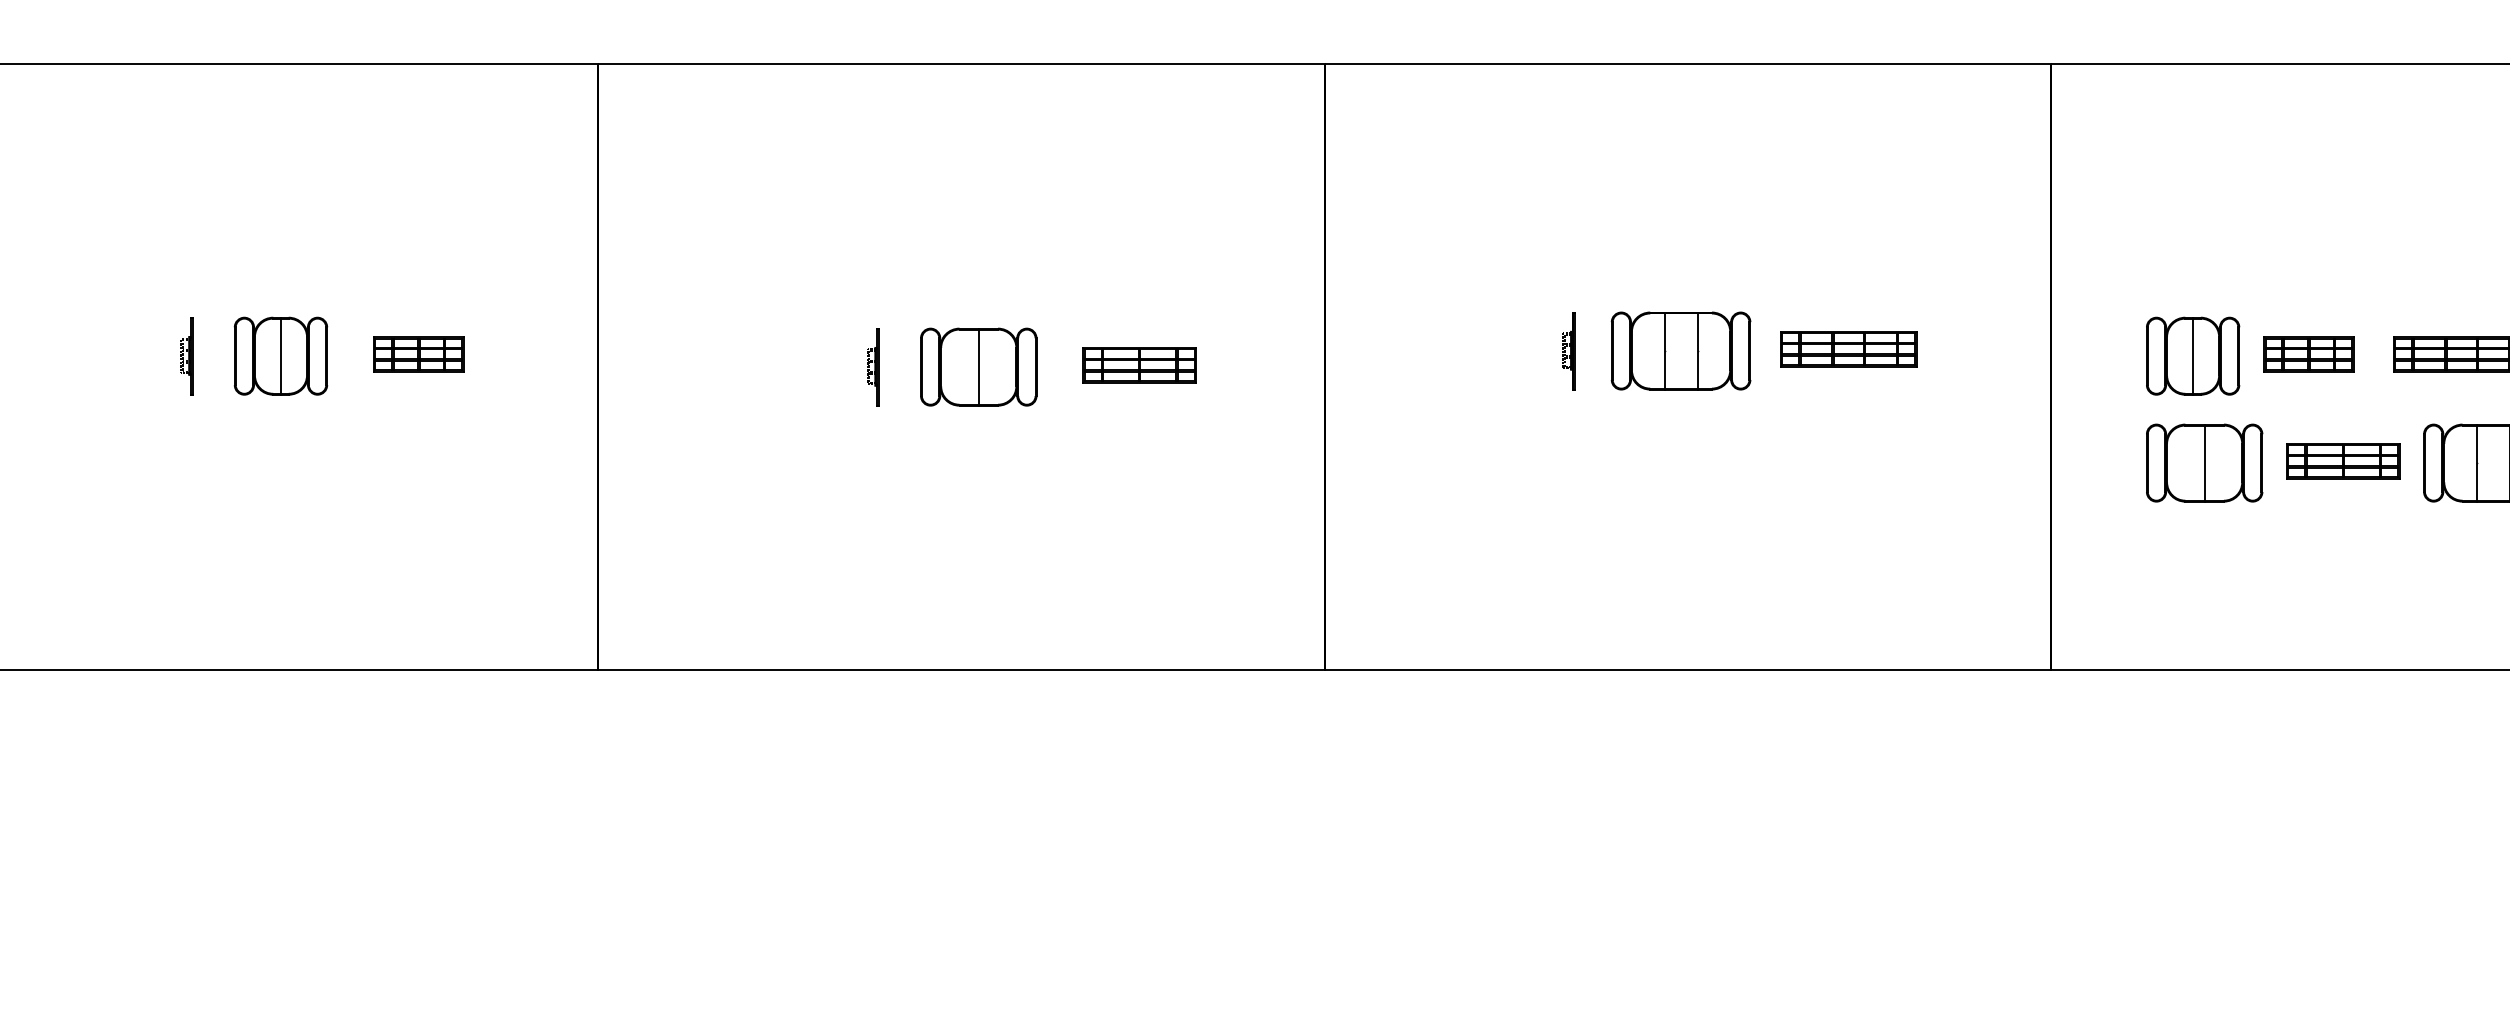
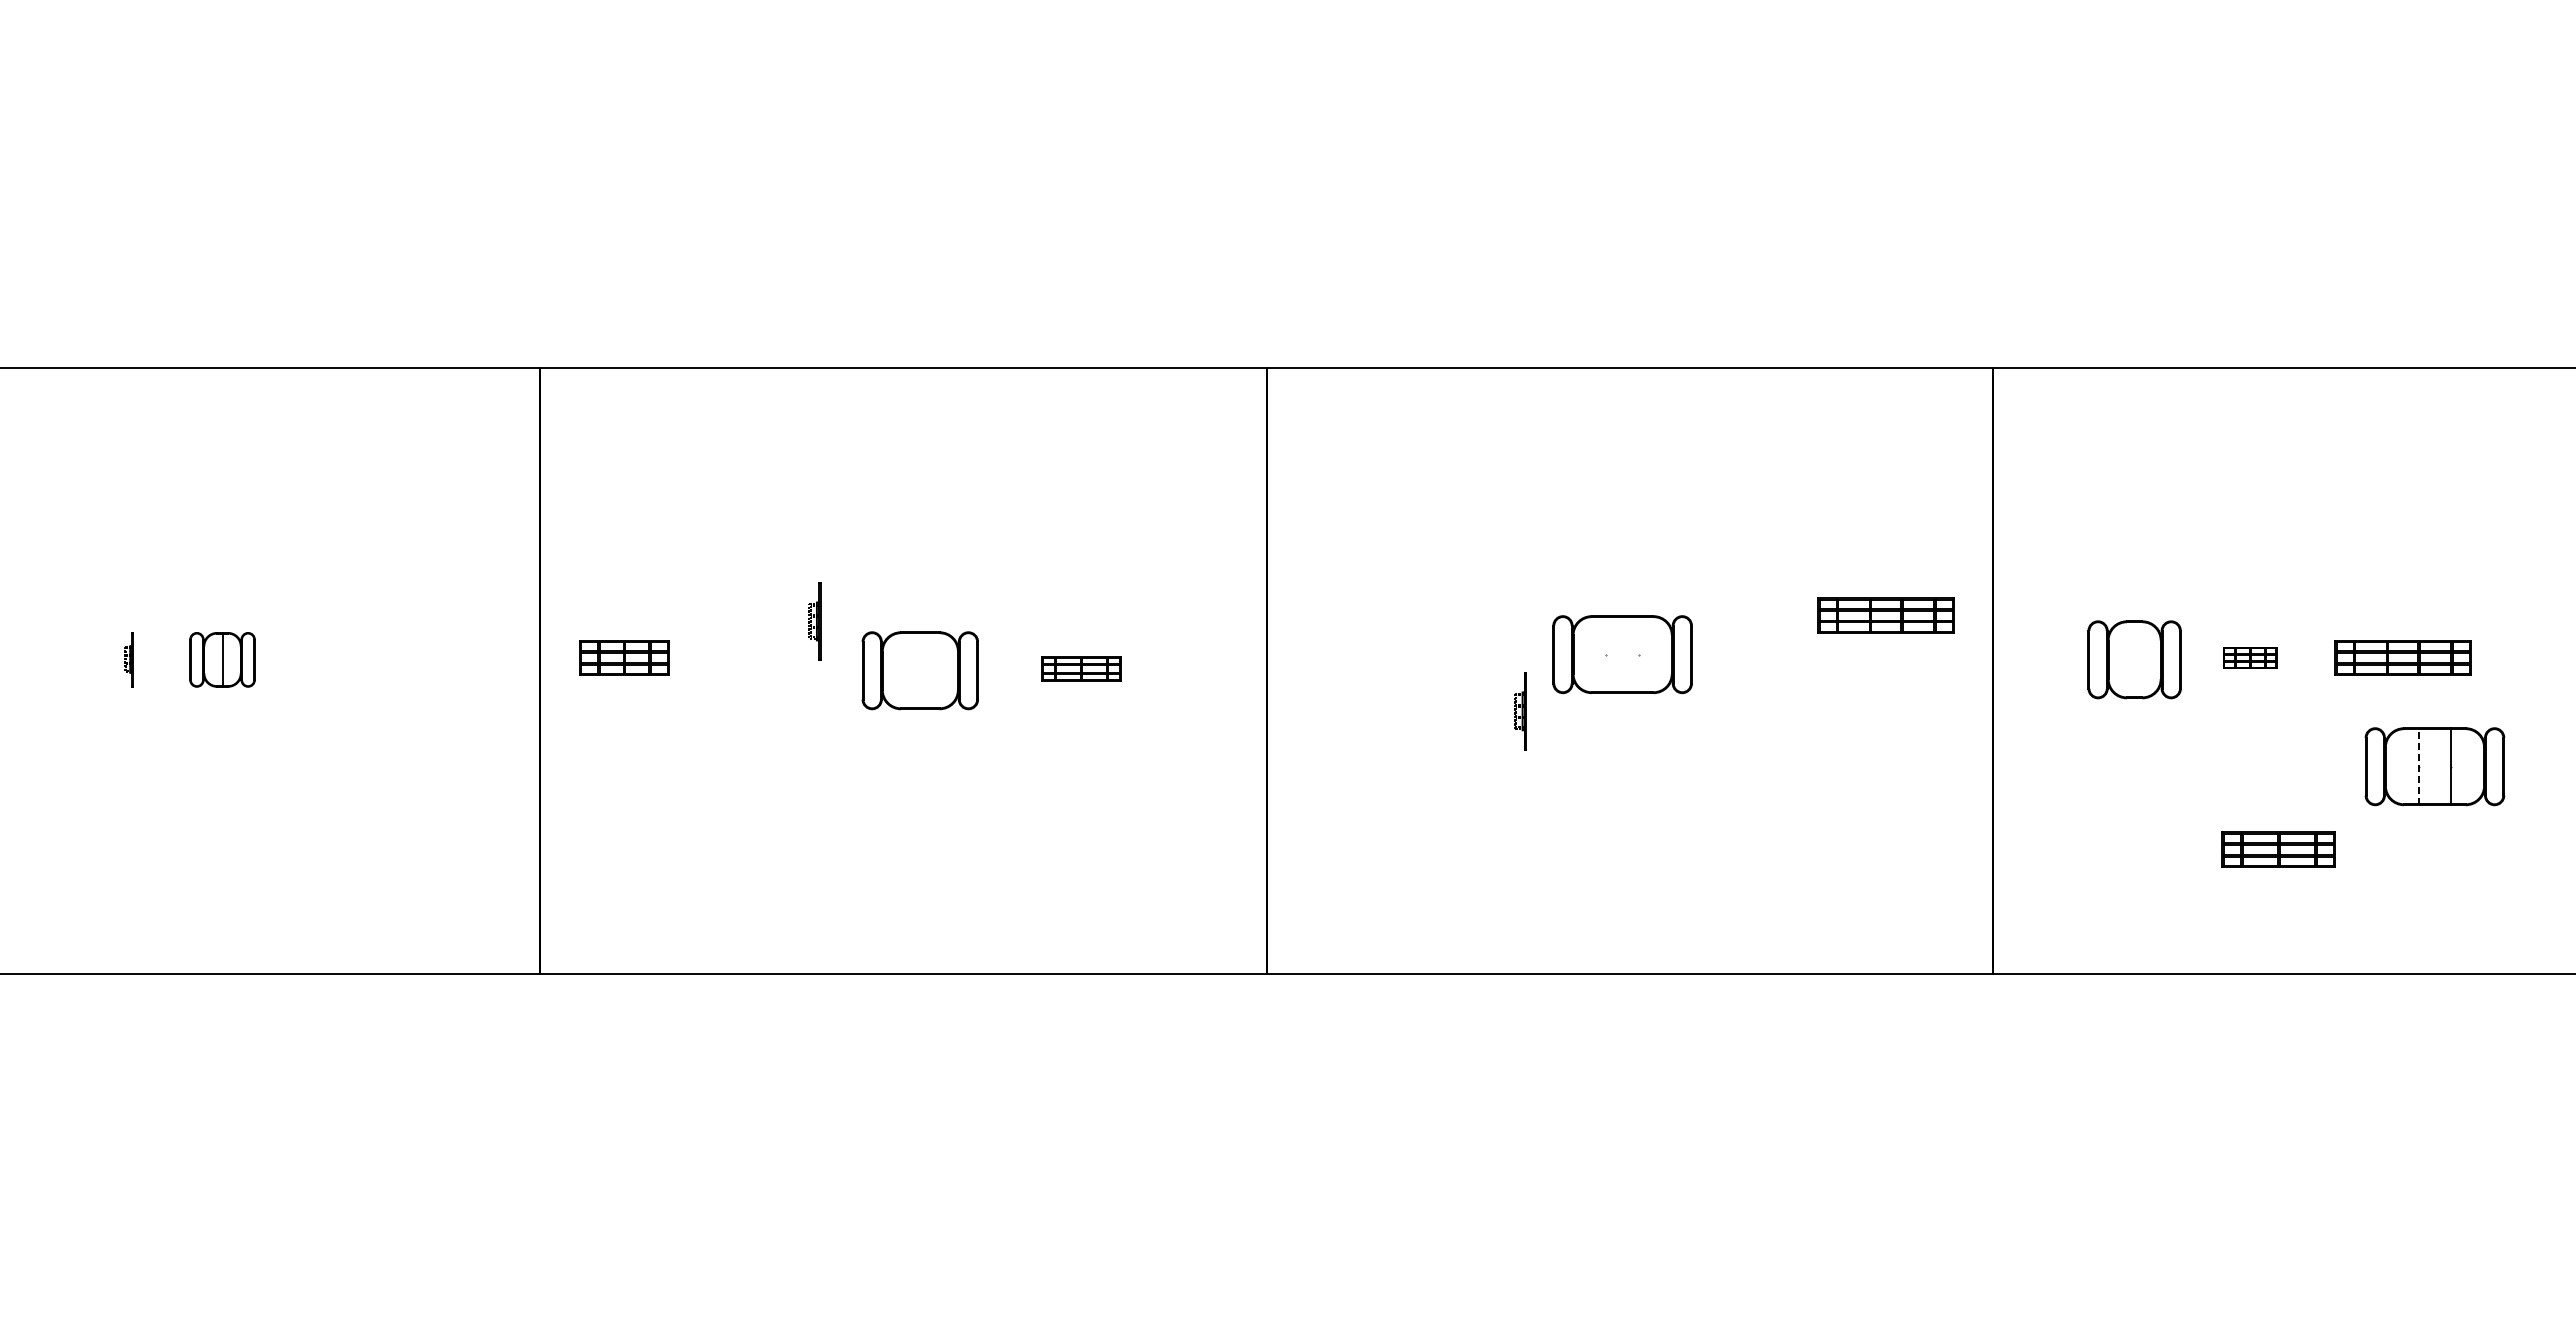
part: (1847, 348) -> (1885, 615), moved
part: (1568, 350) -> (1520, 711), moved
line: (1664, 350) -> (1606, 654), removed
line: (1697, 350) -> (1639, 654), removed
part: (418, 353) -> (624, 657), moved
part: (2308, 353) -> (2250, 657), size x0.6
part: (186, 355) -> (128, 659), size x0.7
part: (280, 355) -> (222, 659), size x0.7
line: (2192, 355) -> (2134, 659), removed
part: (1139, 364) -> (1081, 668), size x0.7
part: (872, 366) -> (814, 621), moved
line: (978, 366) -> (920, 670), removed
part: (2342, 460) -> (2278, 849), moved
part: (2203, 462) -> (2145, 766), removed
line: (2476, 462) -> (2418, 766), solid -> dashed

